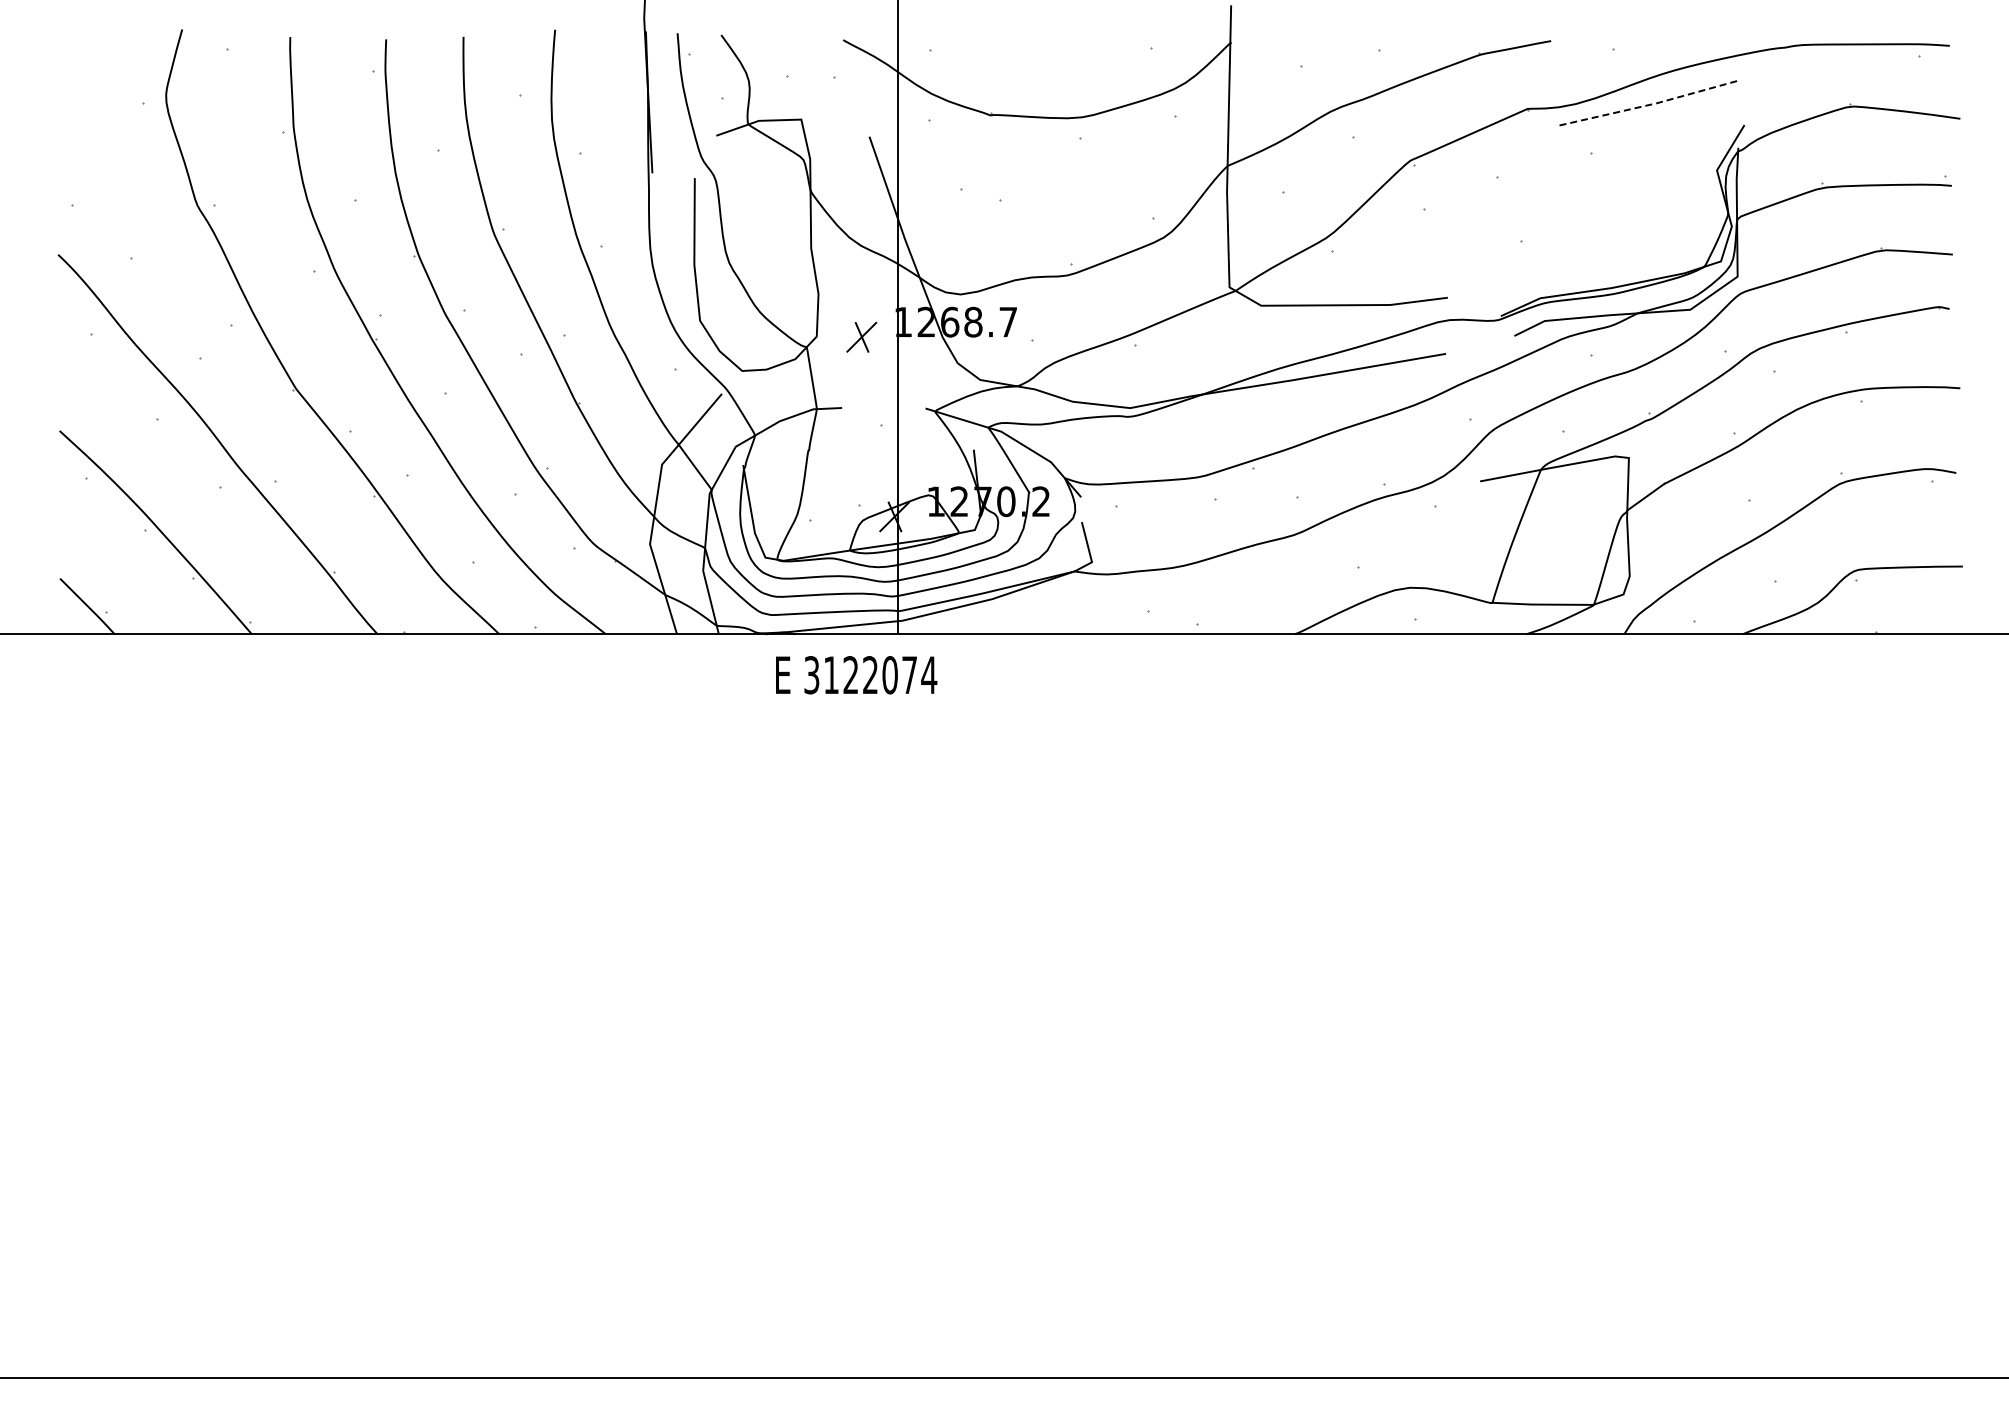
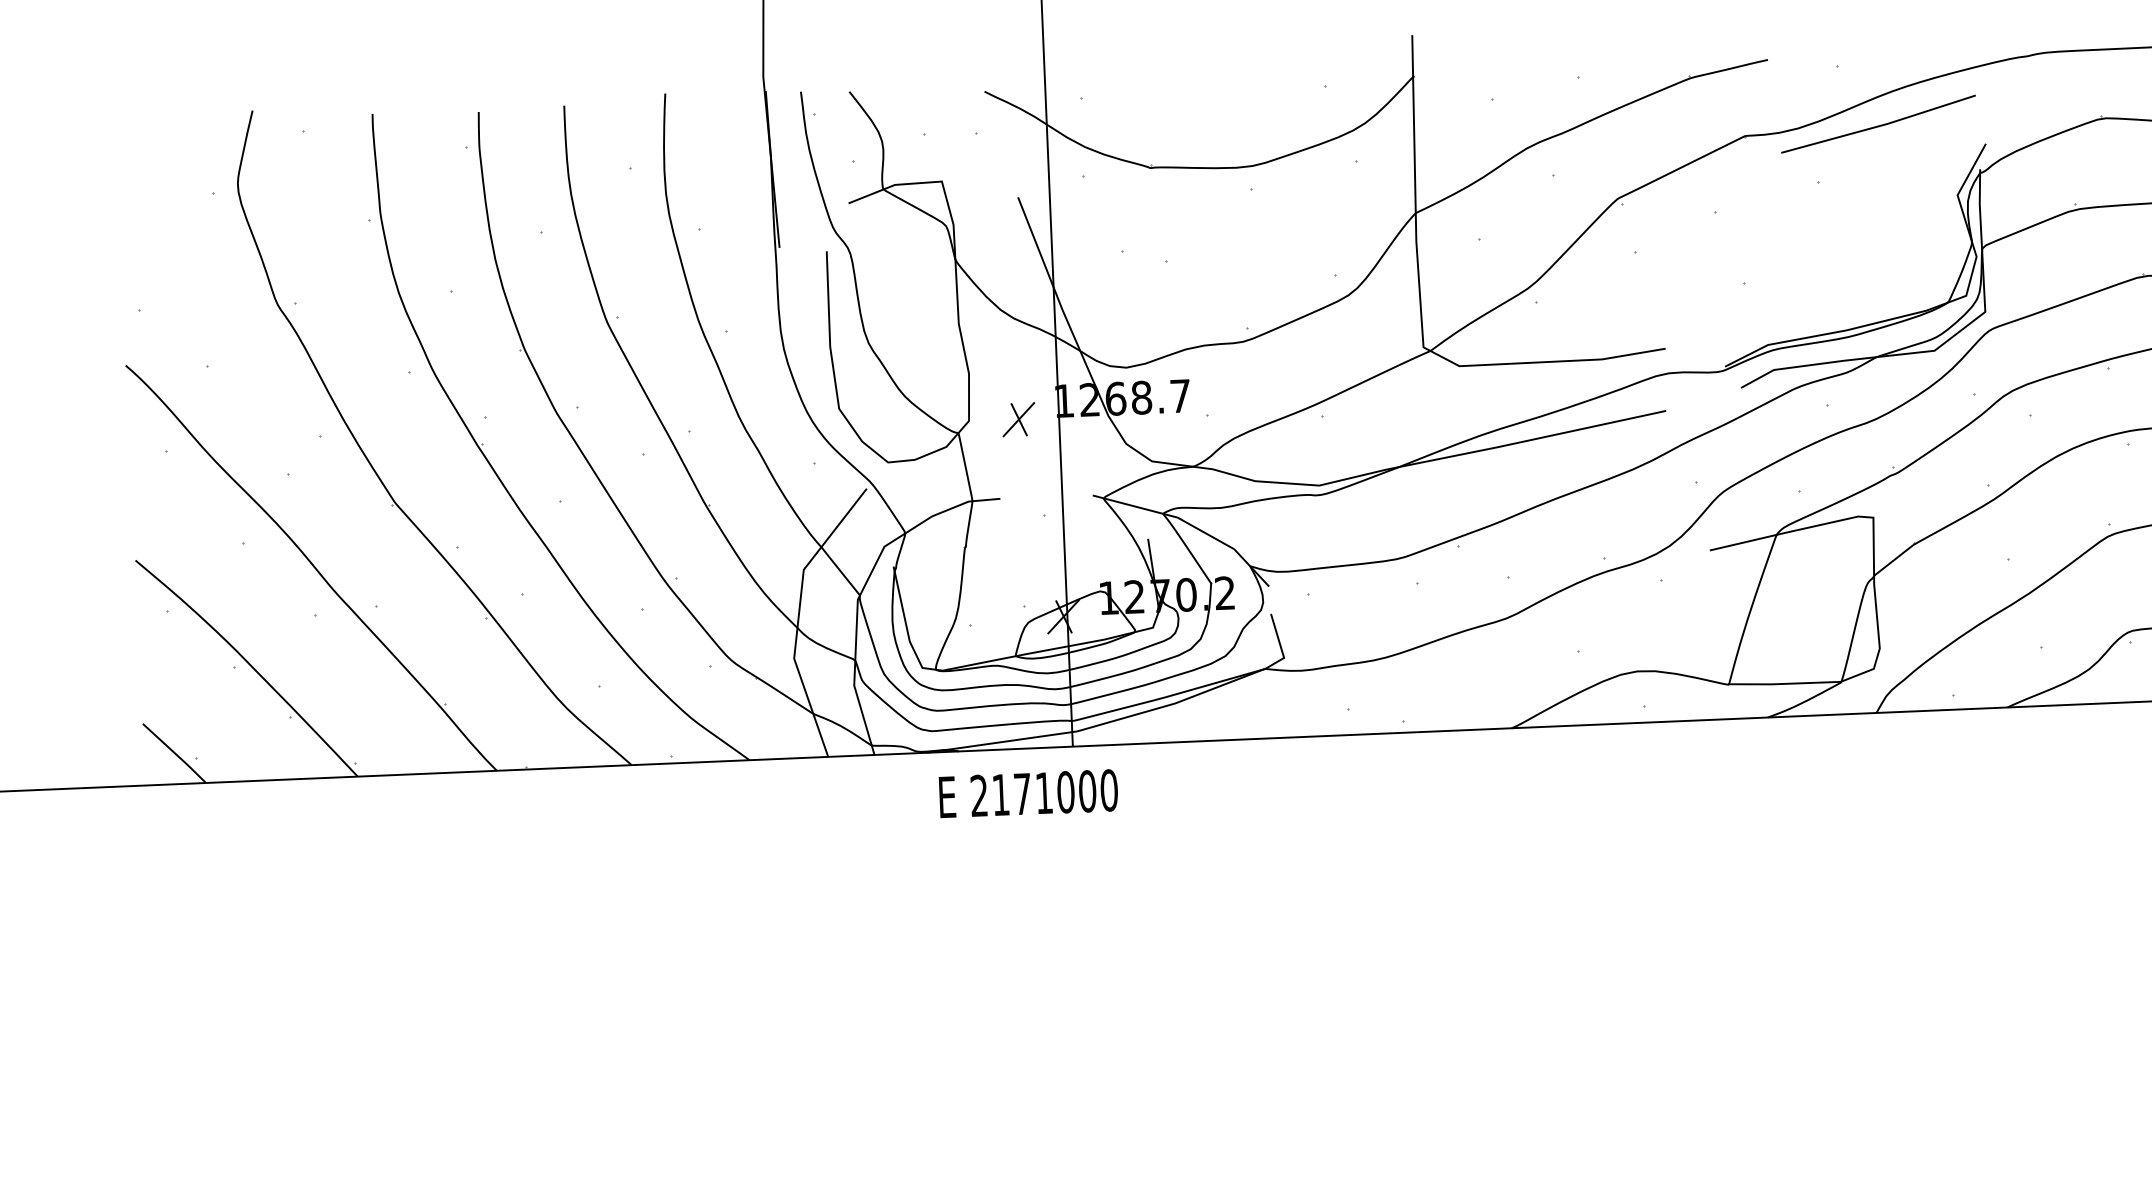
line: (1649, 104) -> (1879, 125), dashed -> solid
text: (870, 675) -> (1044, 793), 3122074 -> 2171000

